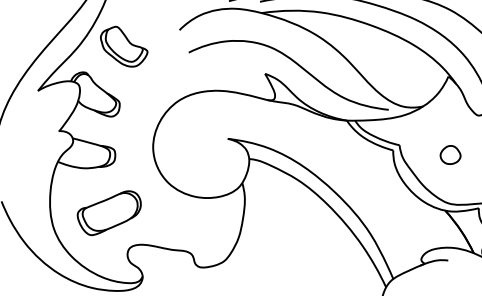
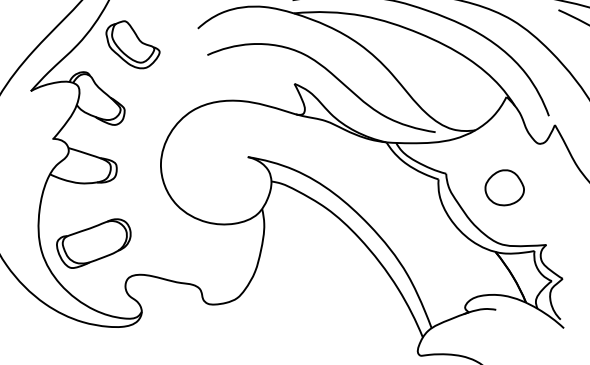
part: (450, 154) -> (504, 187), size x1.67
part: (109, 213) -> (93, 243), moved

